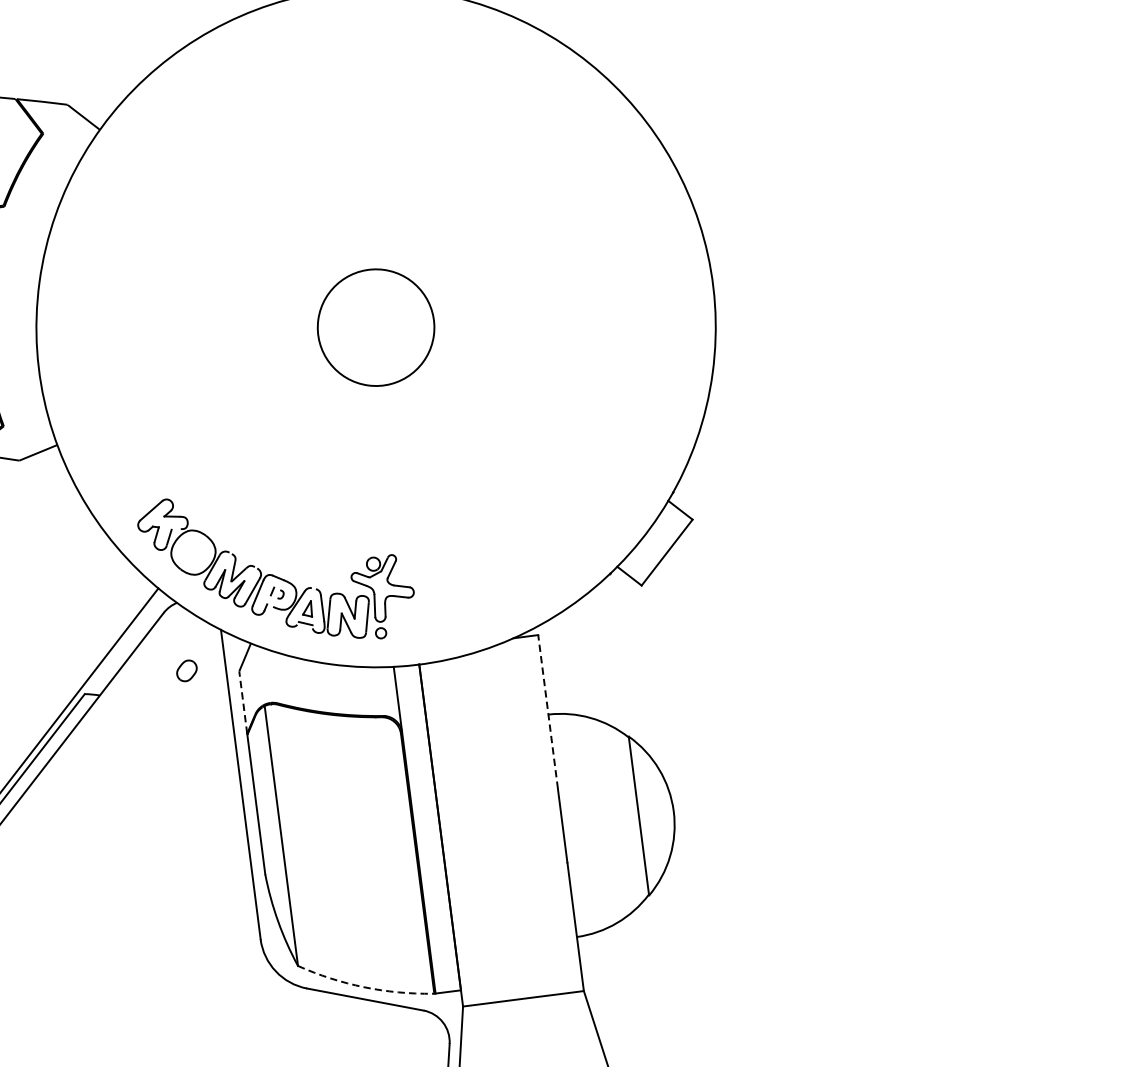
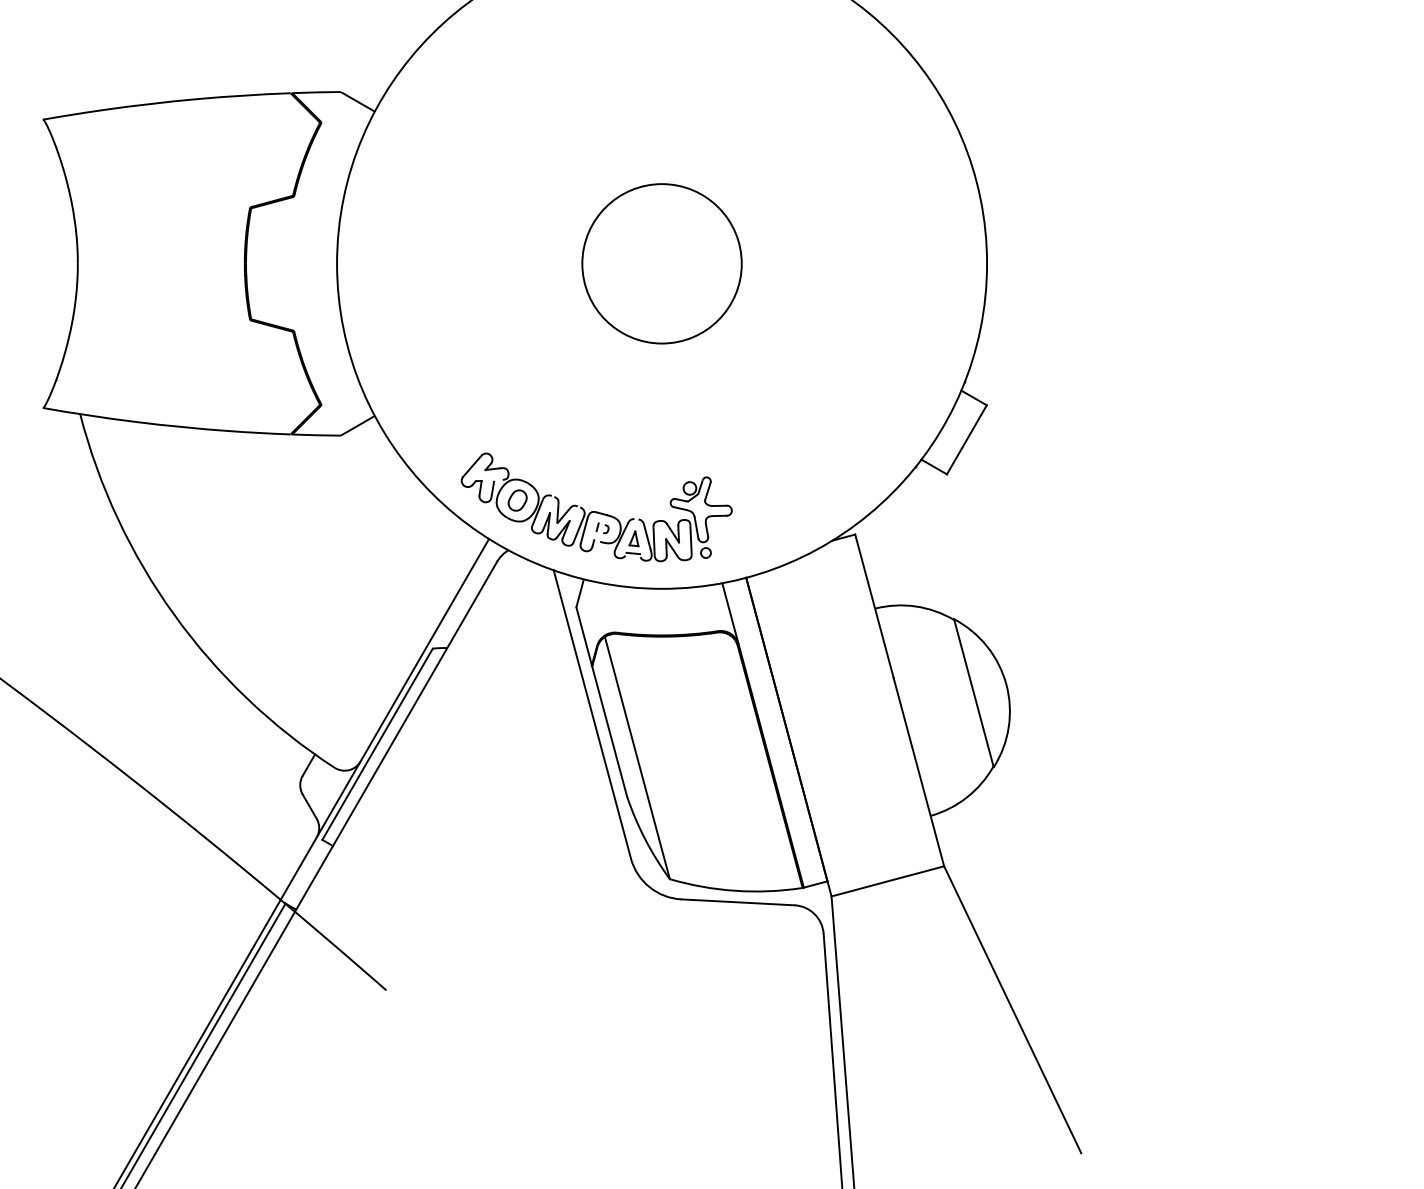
circle: (375, 327) -> (661, 263), size x1.43
part: (186, 670) -> (517, 500), moved
line: (243, 701) -> (584, 635), dashed -> solid
line: (548, 711) -> (874, 605), dashed -> solid
arc: (364, 986) -> (735, 890), dashed -> solid

